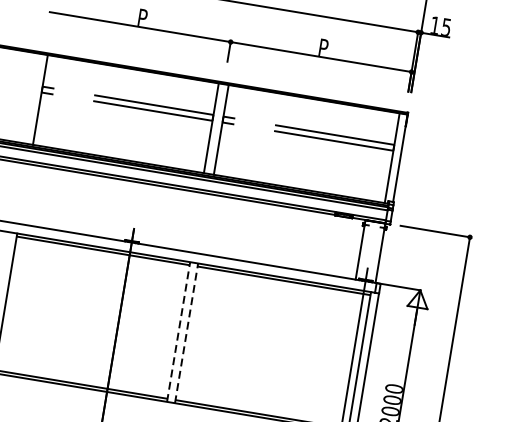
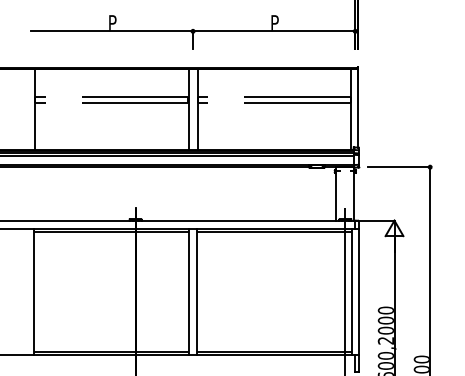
line: (178, 332) -> (189, 292), dashed -> solid
line: (186, 333) -> (196, 292), dashed -> solid

